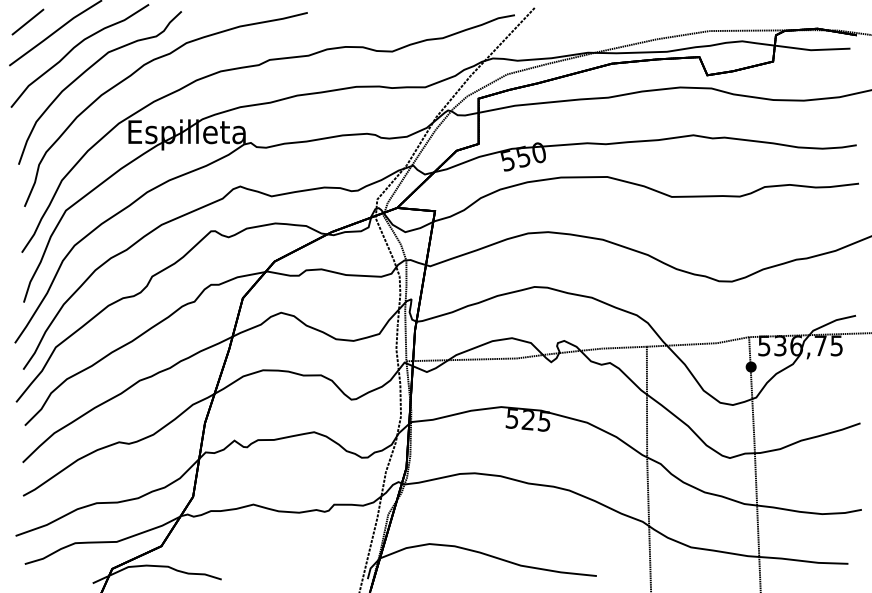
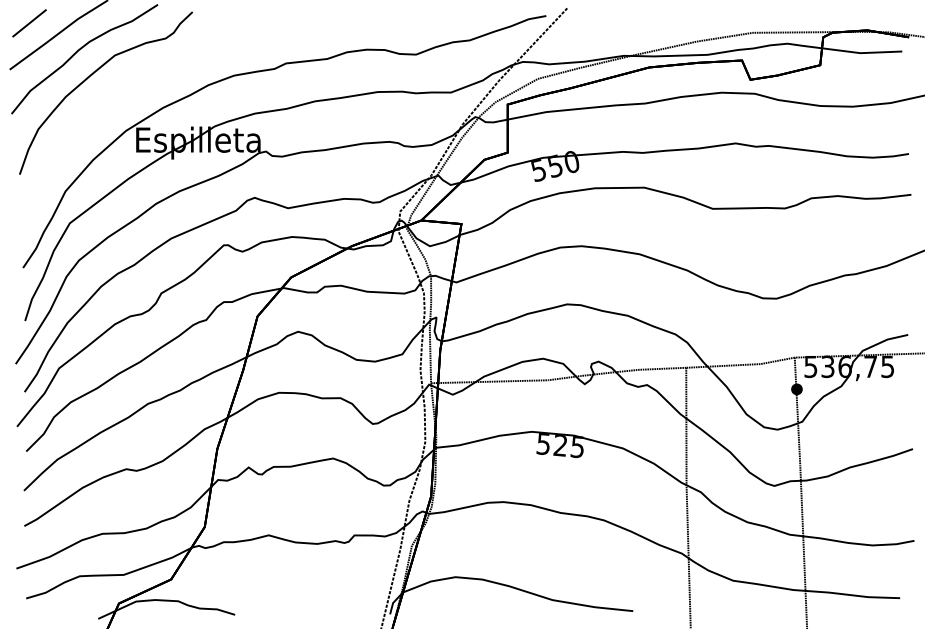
part: (134, 74) -> (142, 78), removed

